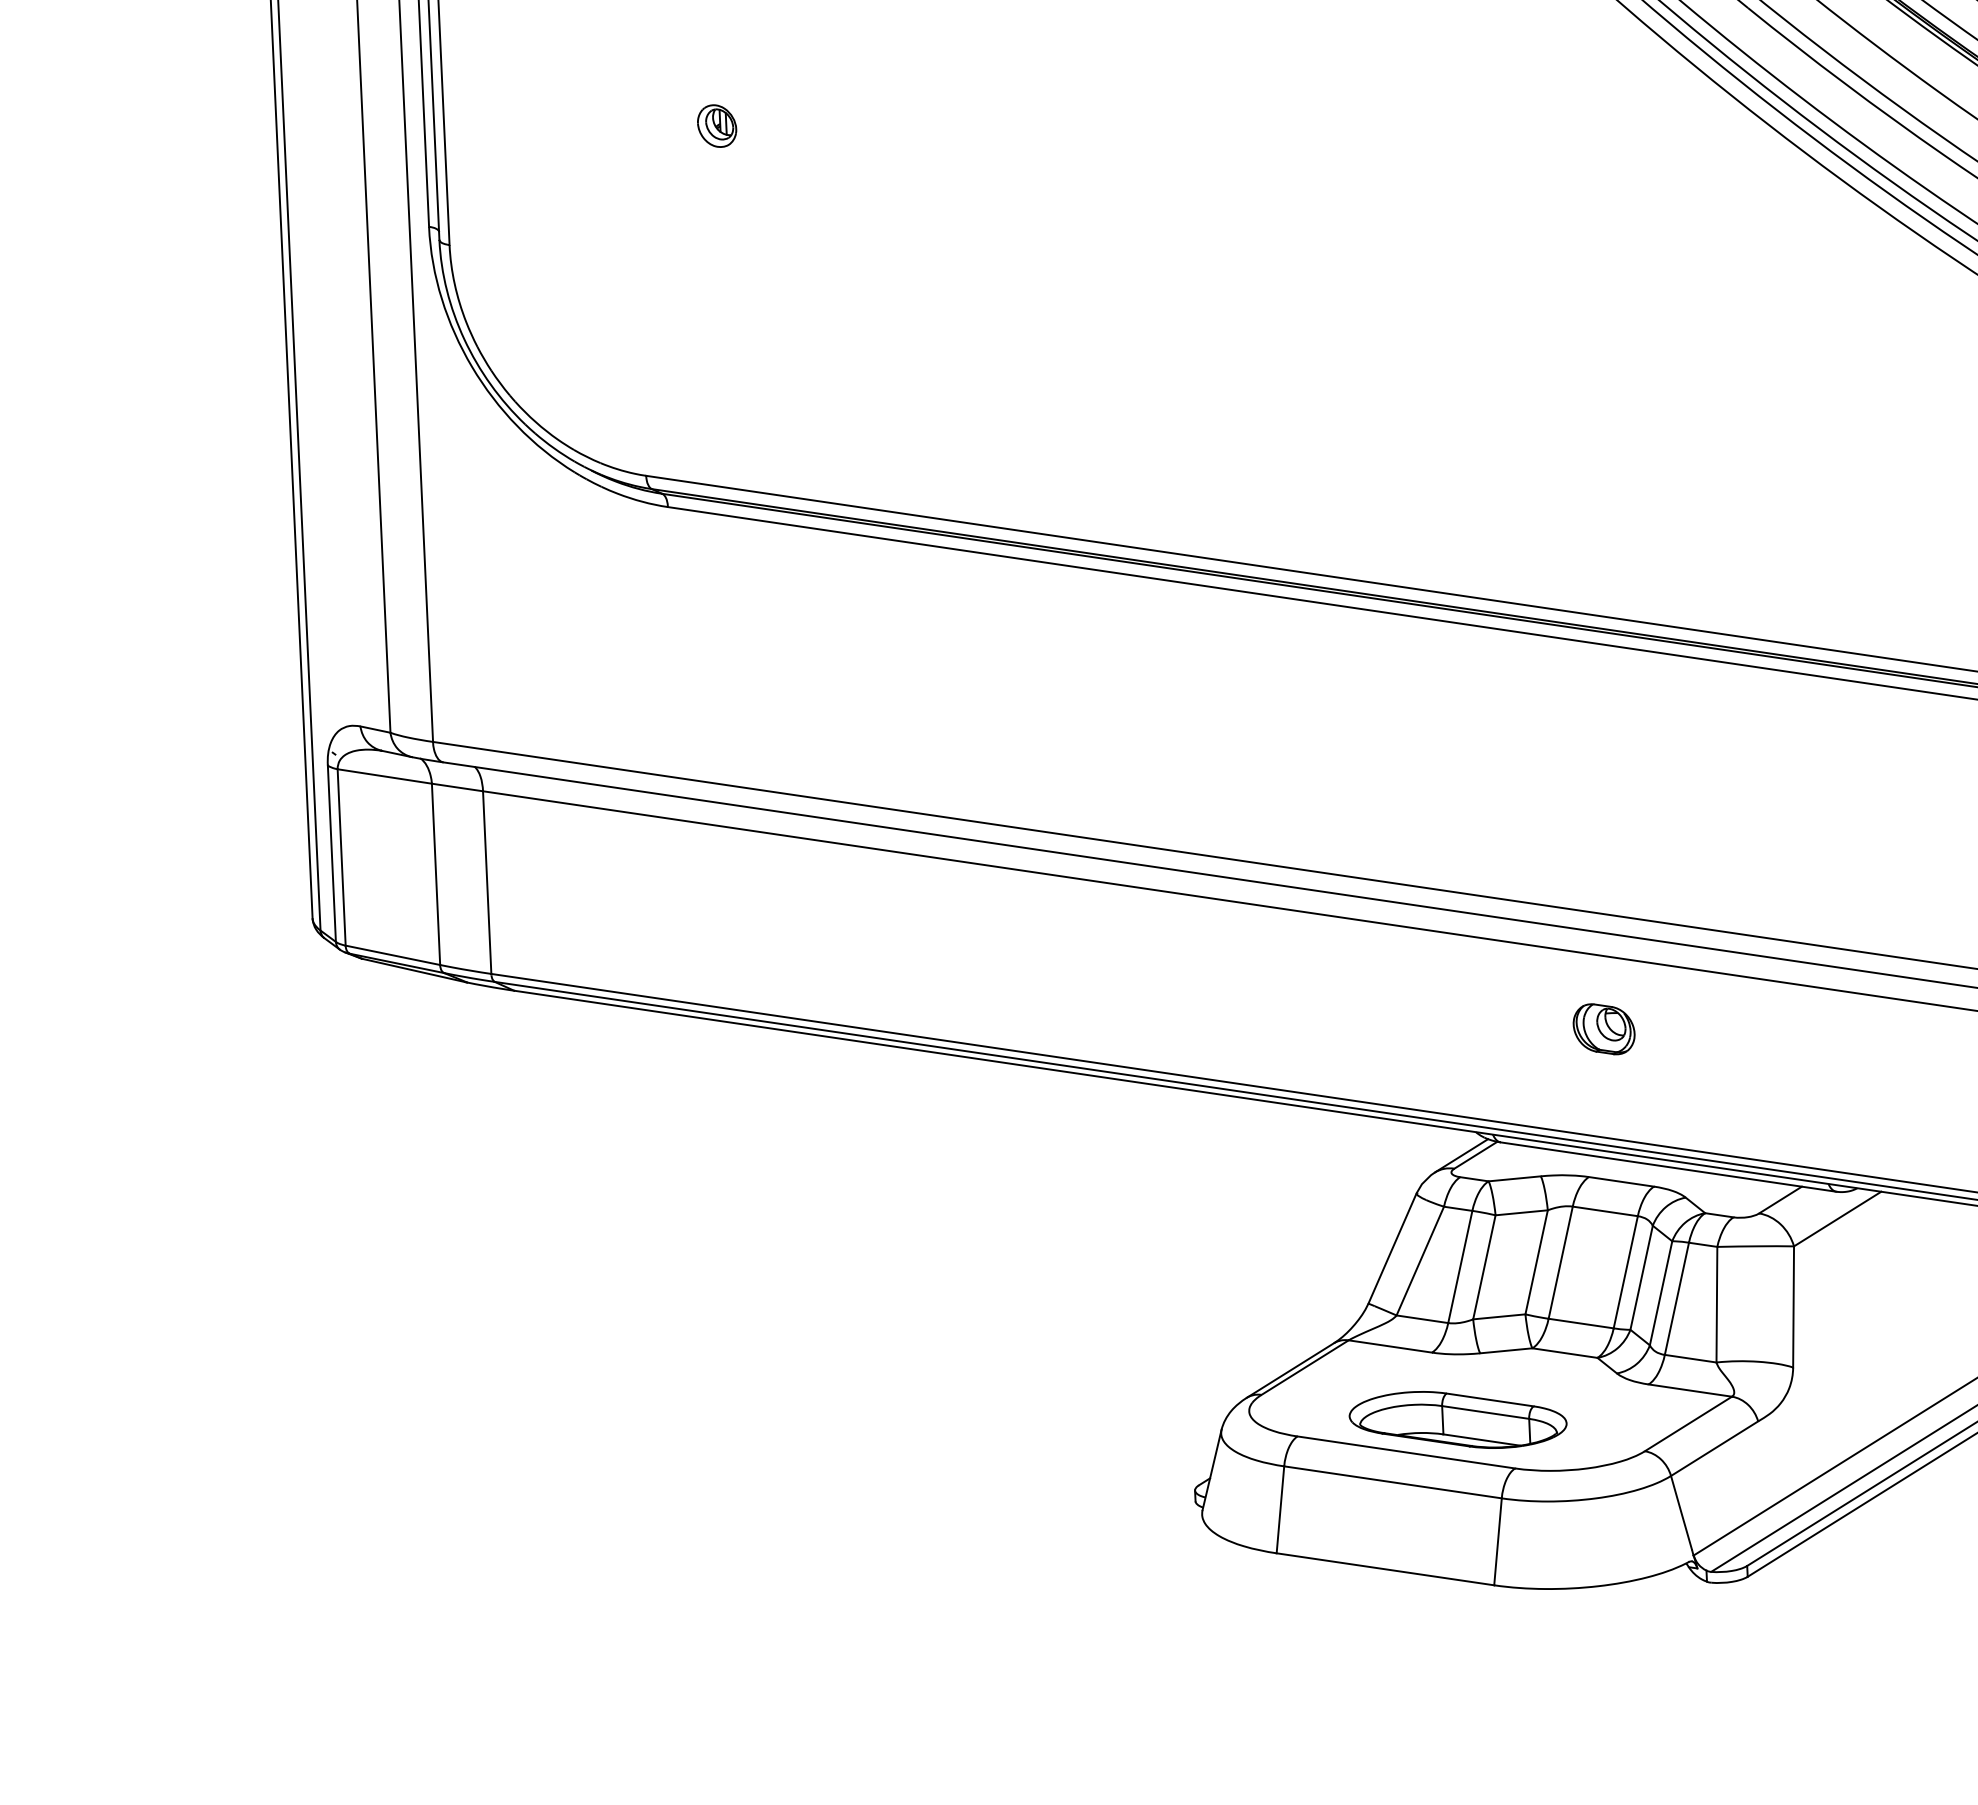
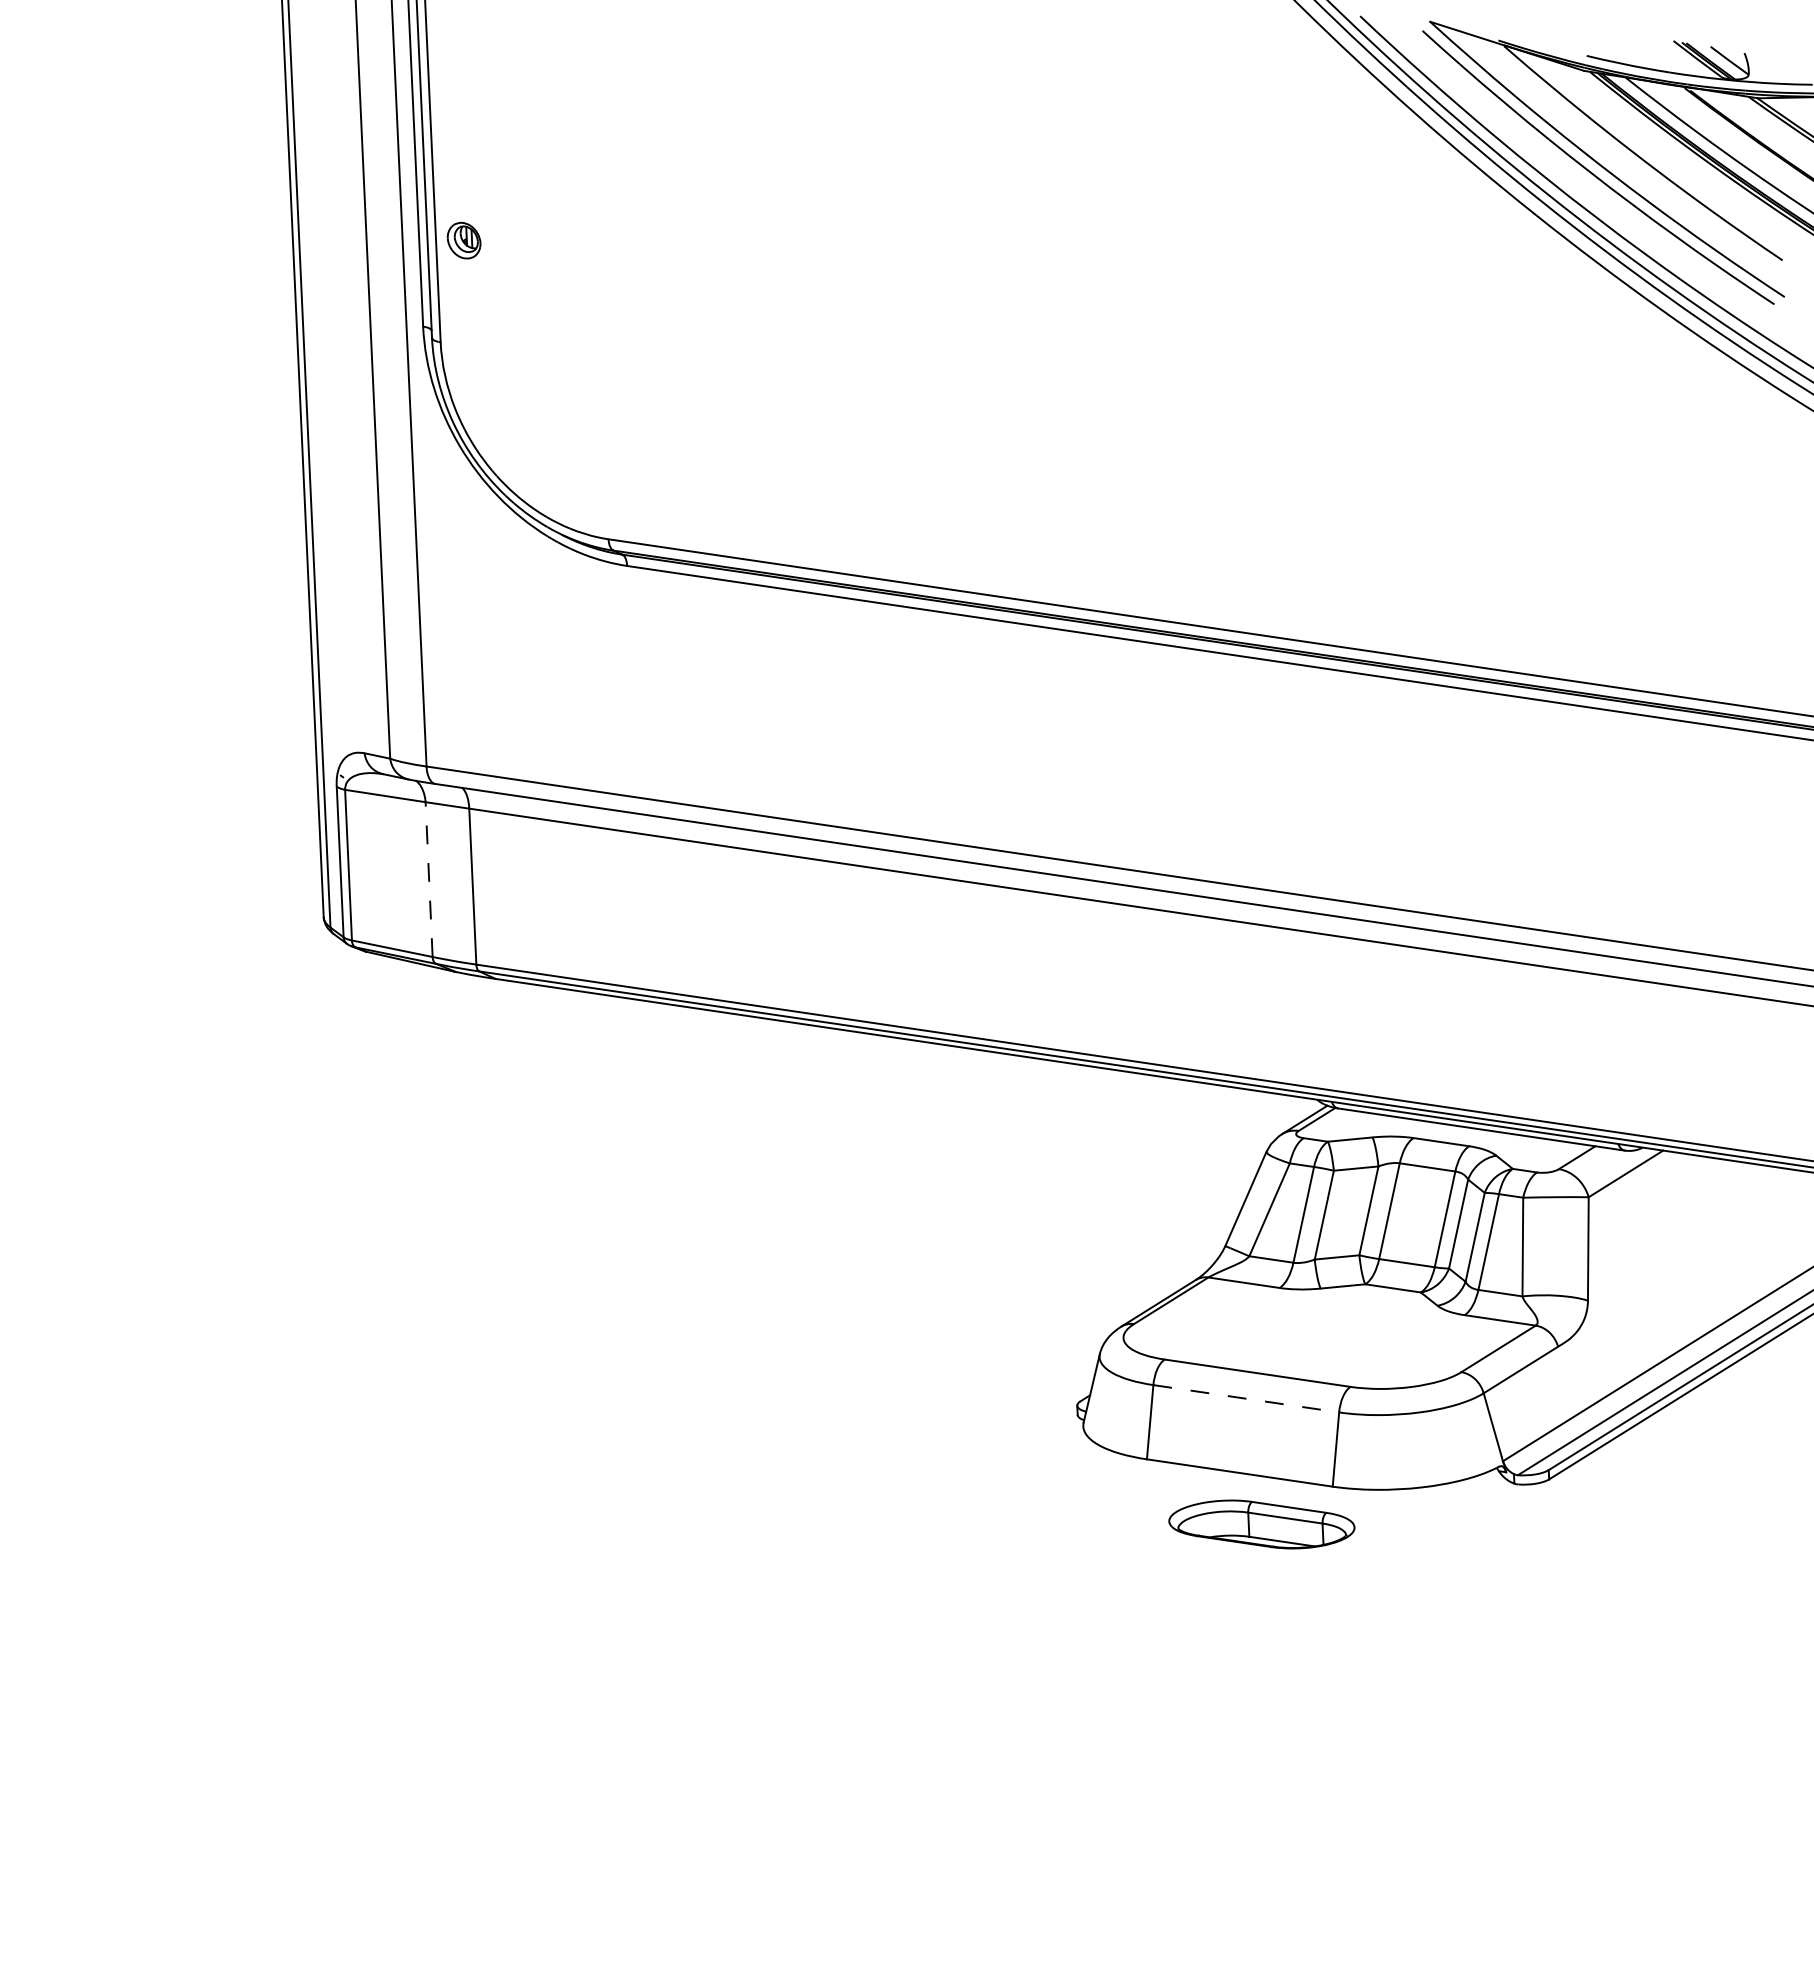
part: (716, 125) -> (463, 240), moved
line: (436, 874) -> (429, 879), solid -> dashed
part: (1604, 1028) -> (1426, 1011), removed
part: (1457, 1419) -> (1261, 1524), moved
line: (1393, 1482) -> (1246, 1398), solid -> dashed

